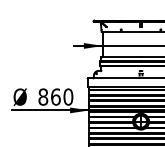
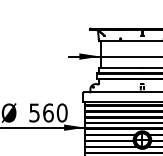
text: (43, 96) -> (34, 112), 860 -> 560

